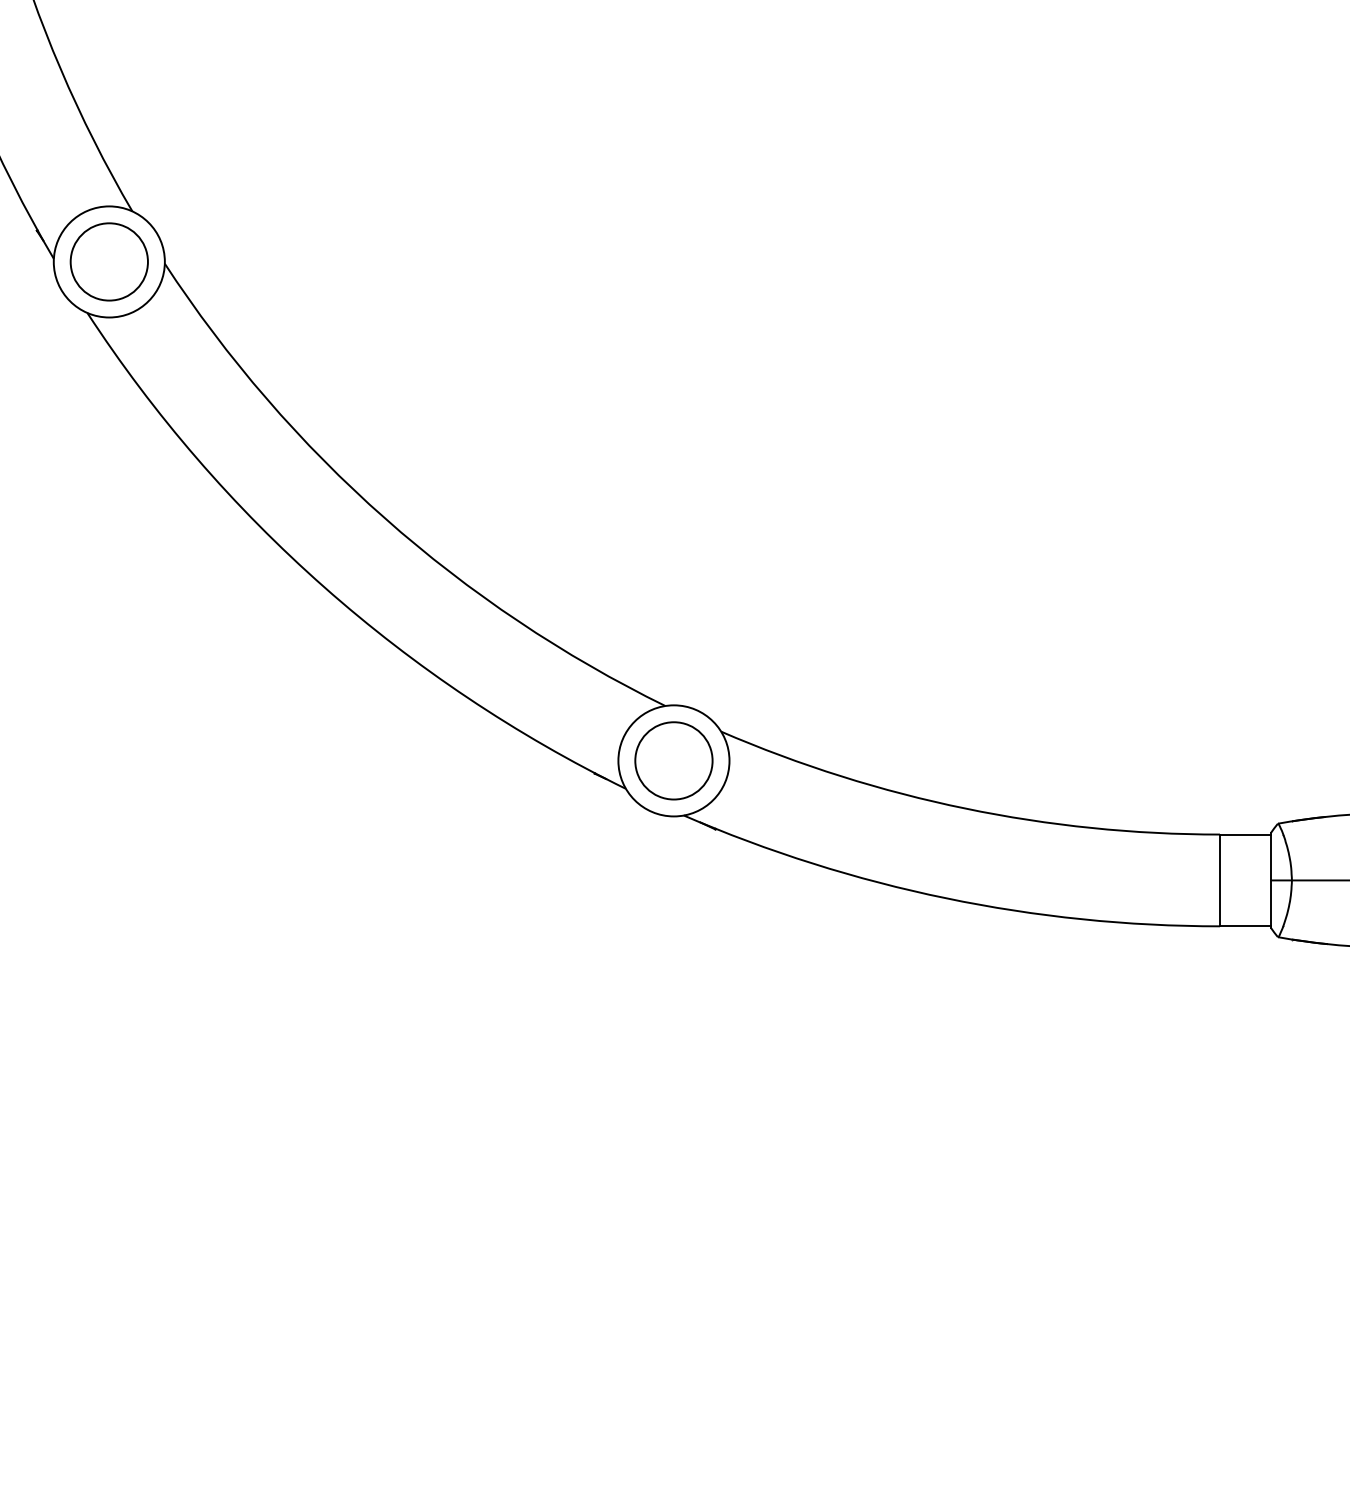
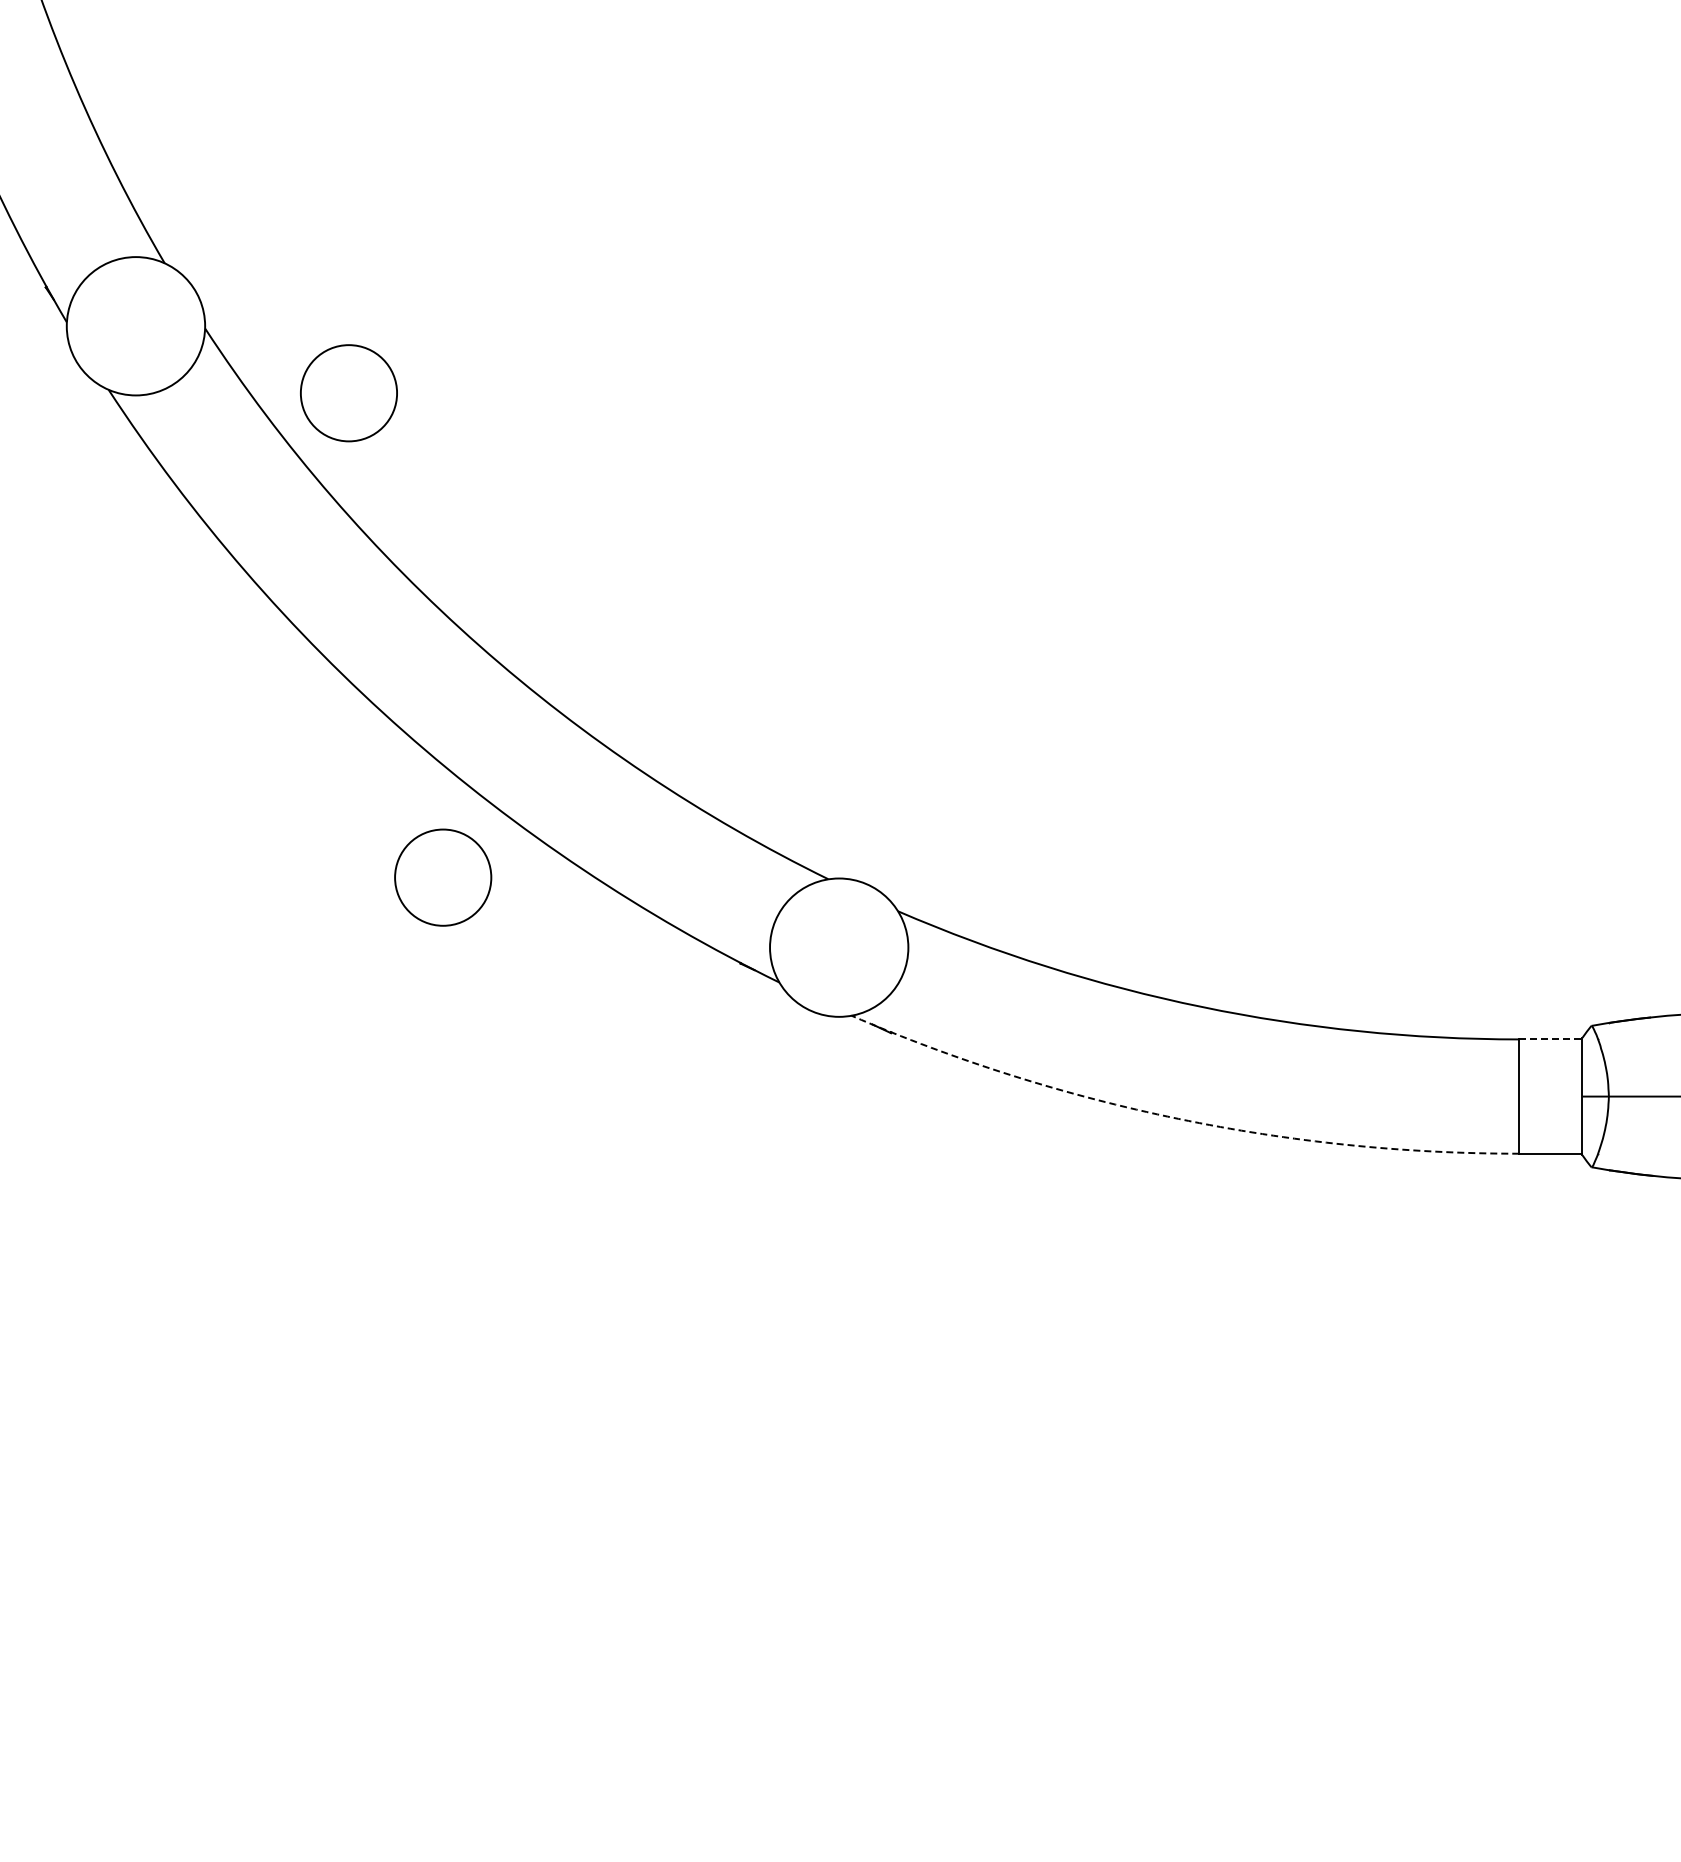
circle: (108, 262) -> (348, 393), moved
circle: (674, 760) -> (443, 877), moved
line: (1245, 834) -> (1550, 1039), solid -> dashed
arc: (946, 898) -> (1178, 1118), solid -> dashed

